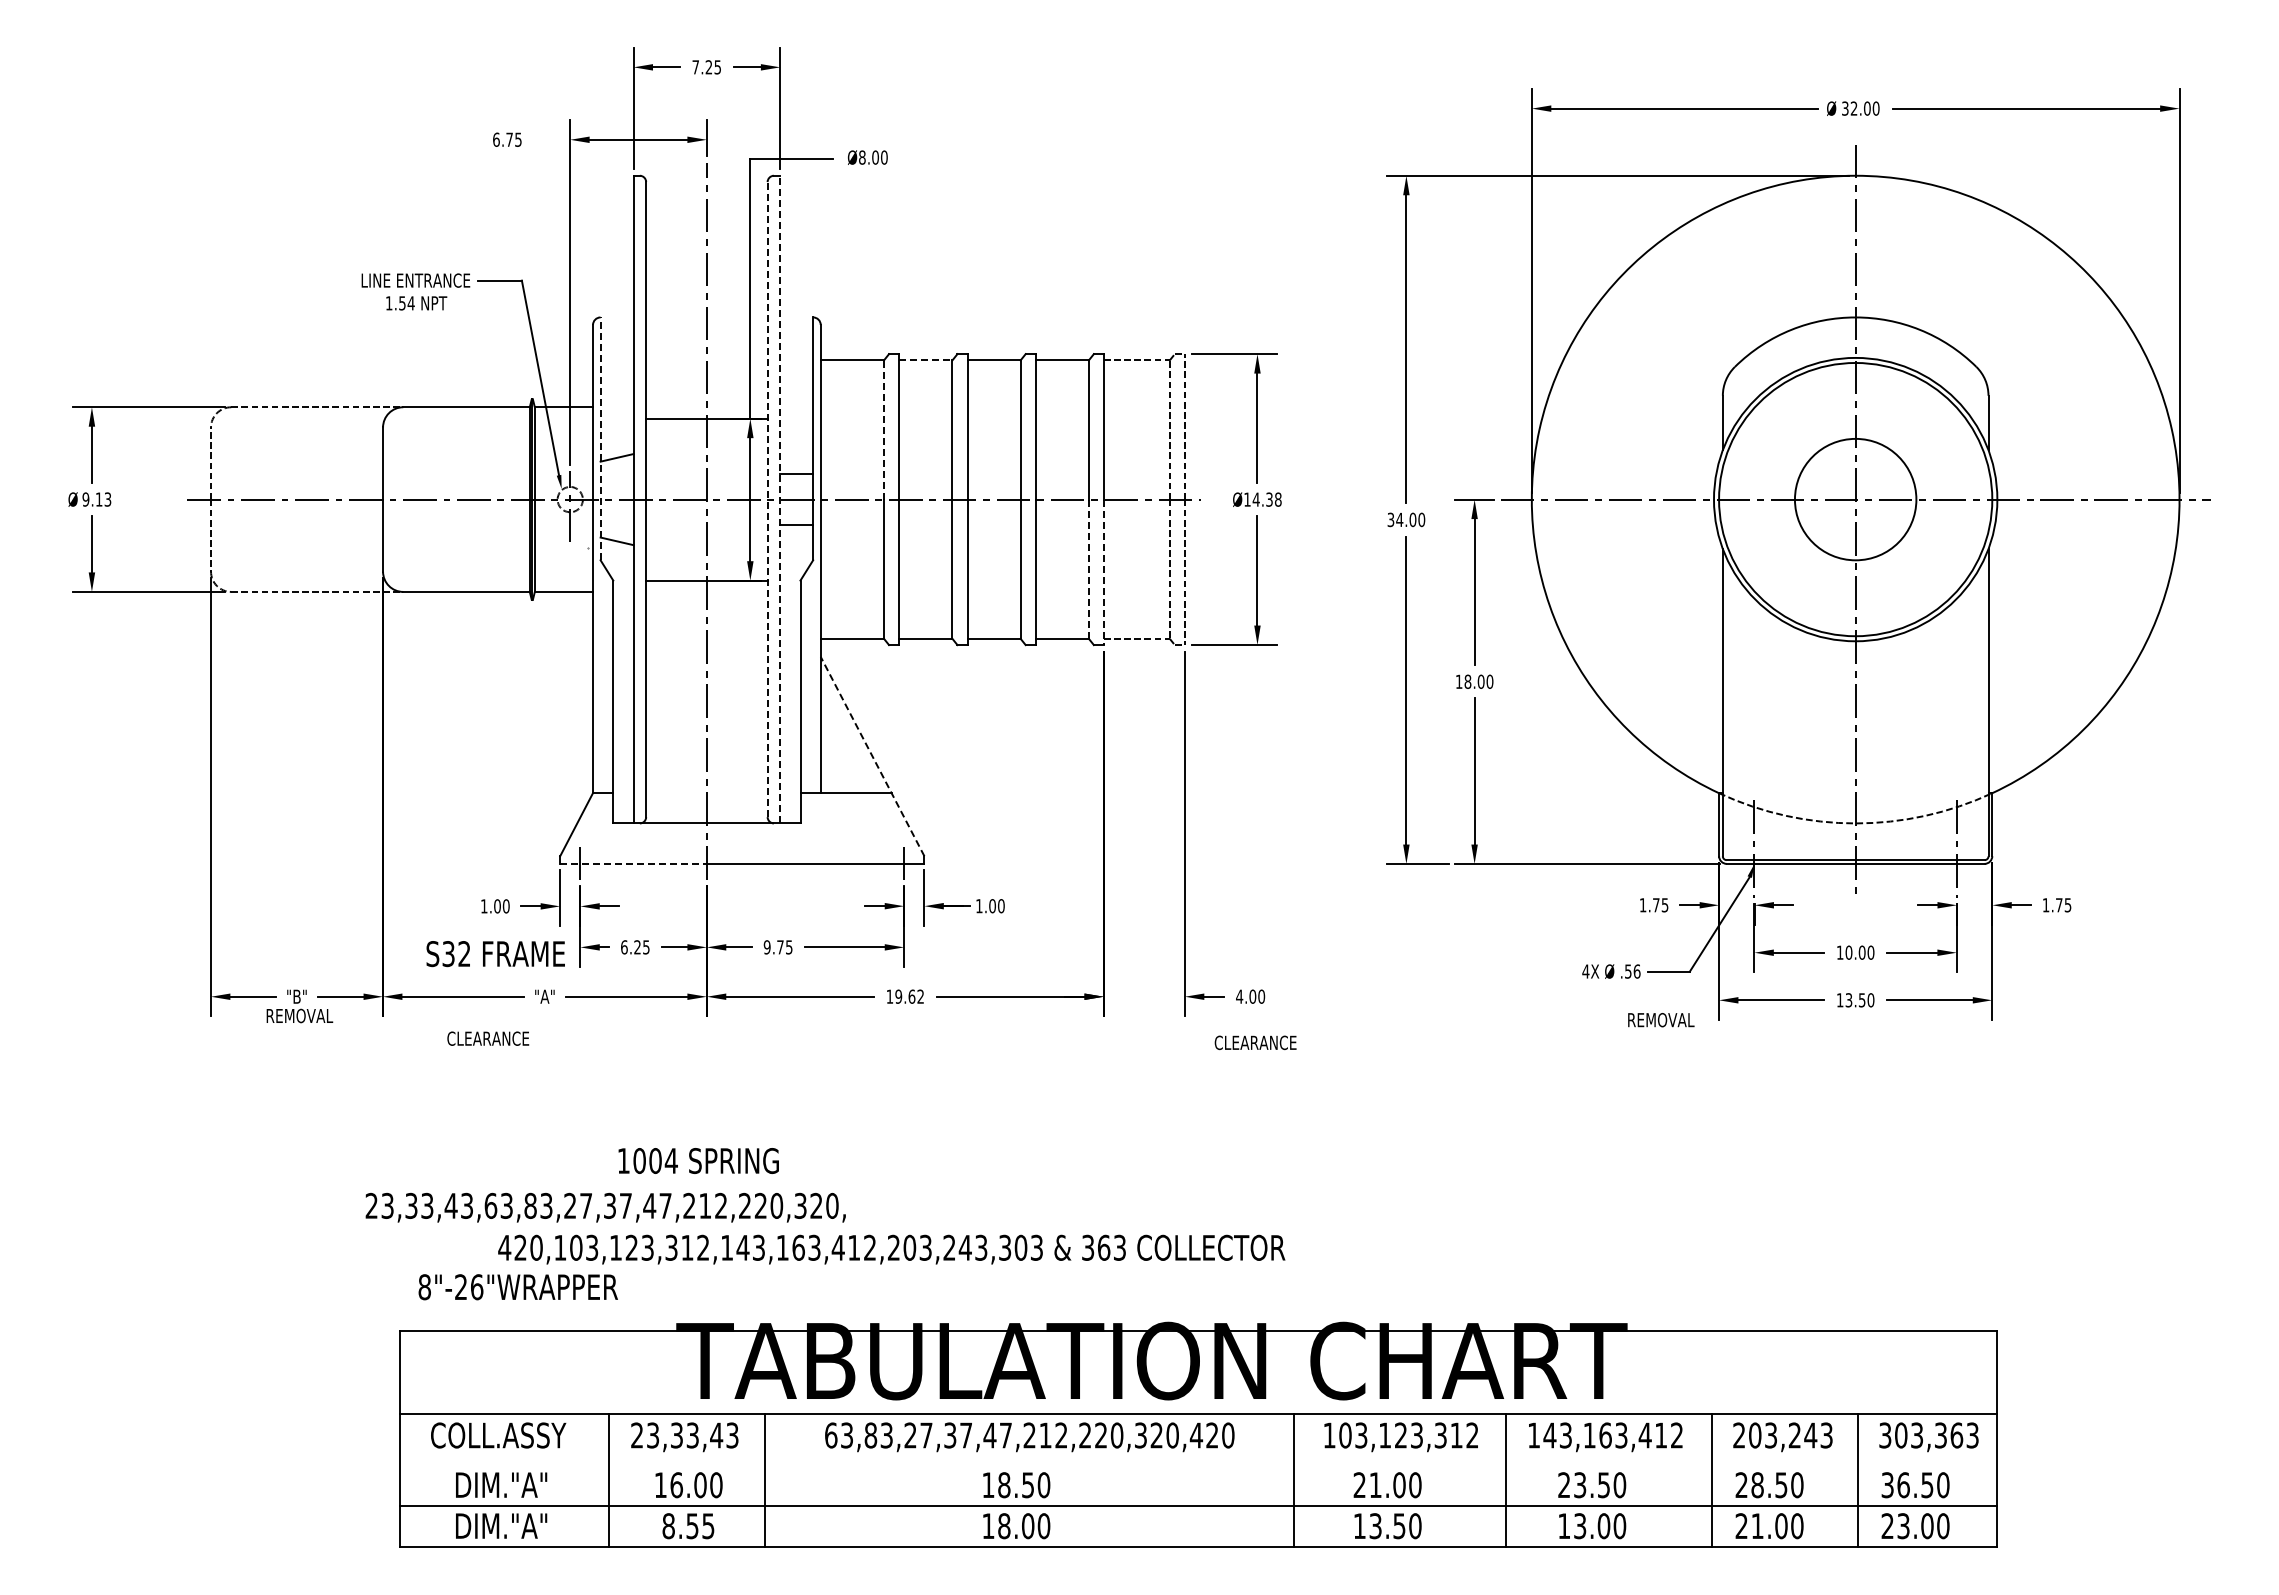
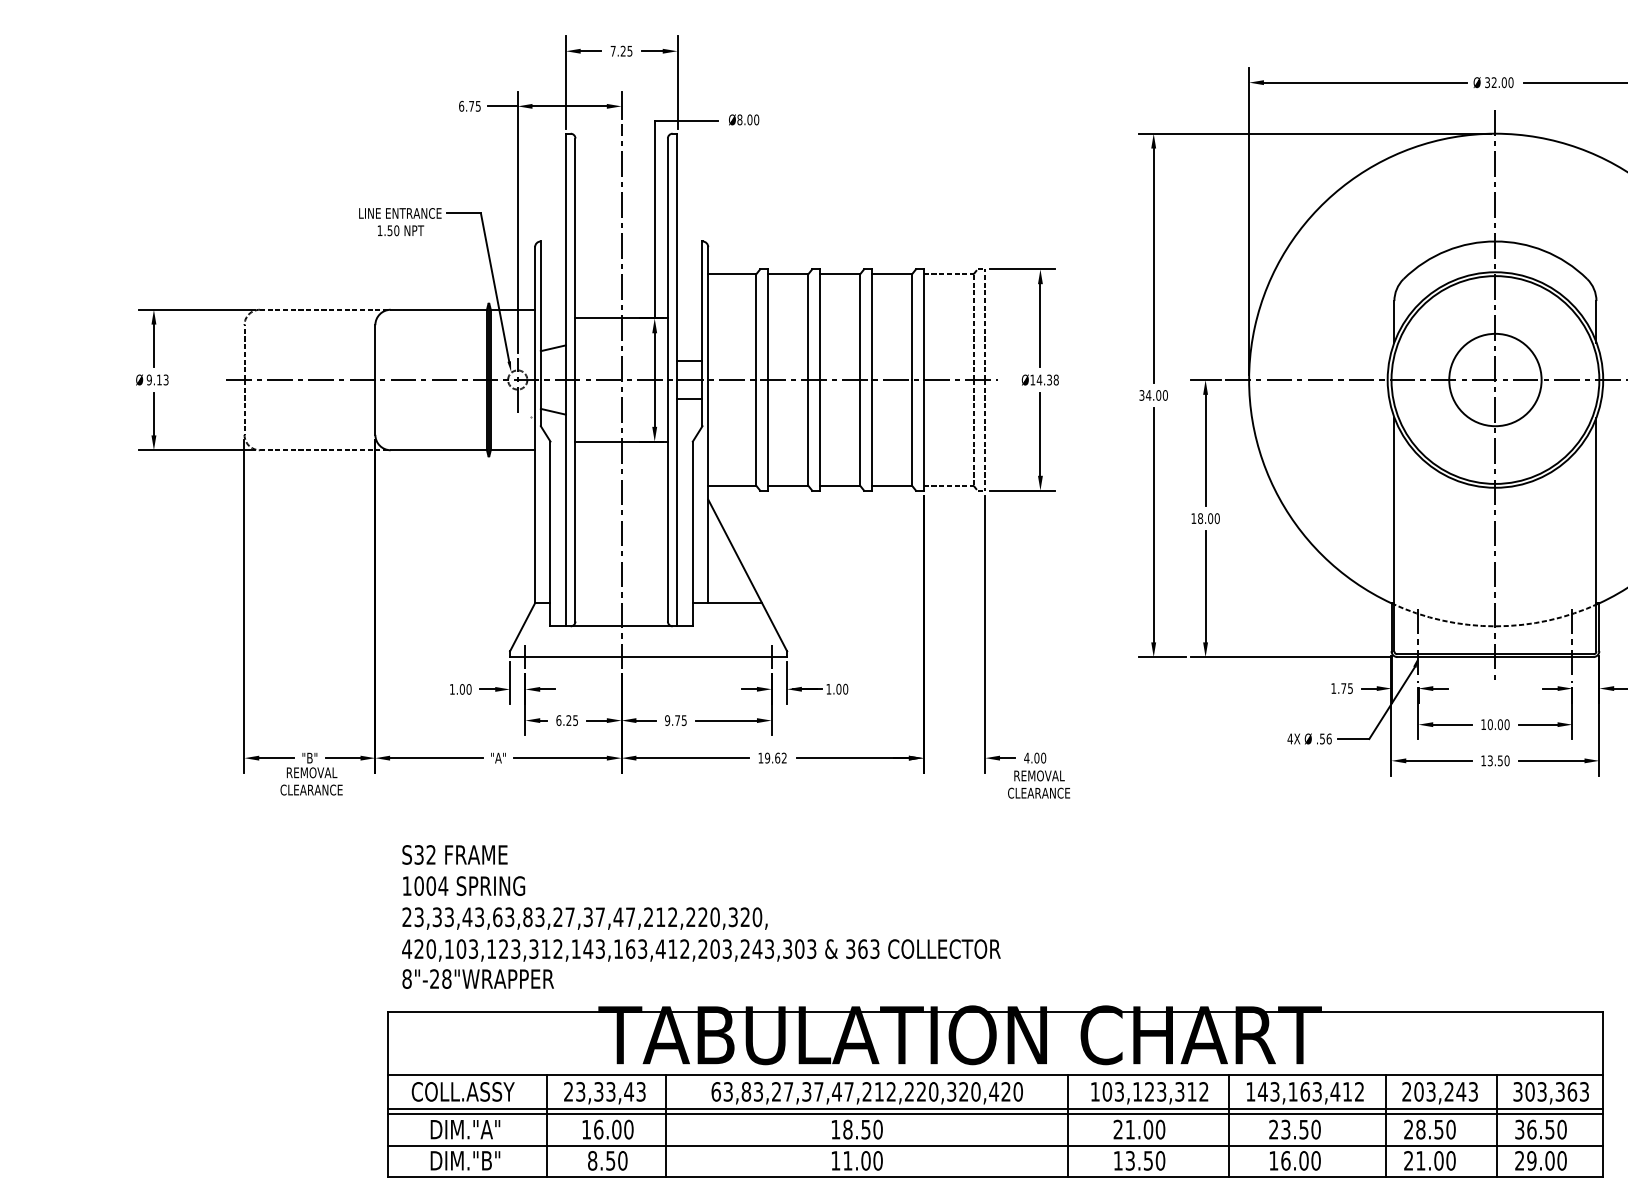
line: (550, 139) -> (502, 106), added
text: (410, 303) -> (396, 230), 1.54 -> 1.50
line: (925, 360) -> (787, 274), dashed -> solid
line: (883, 430) -> (755, 327), dashed -> solid
line: (600, 438) -> (540, 333), dashed -> solid
line: (767, 499) -> (667, 379), dashed -> solid
line: (780, 499) -> (677, 379), dashed -> solid
line: (1088, 569) -> (911, 433), dashed -> solid
line: (1103, 572) -> (923, 435), dashed -> solid
line: (872, 756) -> (747, 575), dashed -> solid
line: (634, 863) -> (566, 656), dashed -> solid
text: (495, 954) -> (454, 855), moved
text: (1661, 1020) -> (1039, 776), moved
text: (488, 1038) -> (311, 789), moved
text: (698, 1160) -> (463, 885), moved
text: (605, 1207) -> (584, 918), moved
text: (891, 1249) -> (701, 950), moved
text: (476, 1287) -> (446, 979), 8"-26"WRAPPER -> 8"-28"WRAPPER
line: (1197, 1457) -> (994, 1108), added
line: (1197, 1464) -> (994, 1113), added
text: (529, 1525) -> (486, 1160), DIM."A" -> DIM."B"
text: (1903, 1525) -> (1531, 1160), 23.00 -> 29.00
text: (708, 1526) -> (622, 1161), 8.55 -> 8.50
text: (1004, 1526) -> (848, 1161), 18.00 -> 11.00
text: (1580, 1526) -> (1286, 1161), 13.00 -> 16.00

